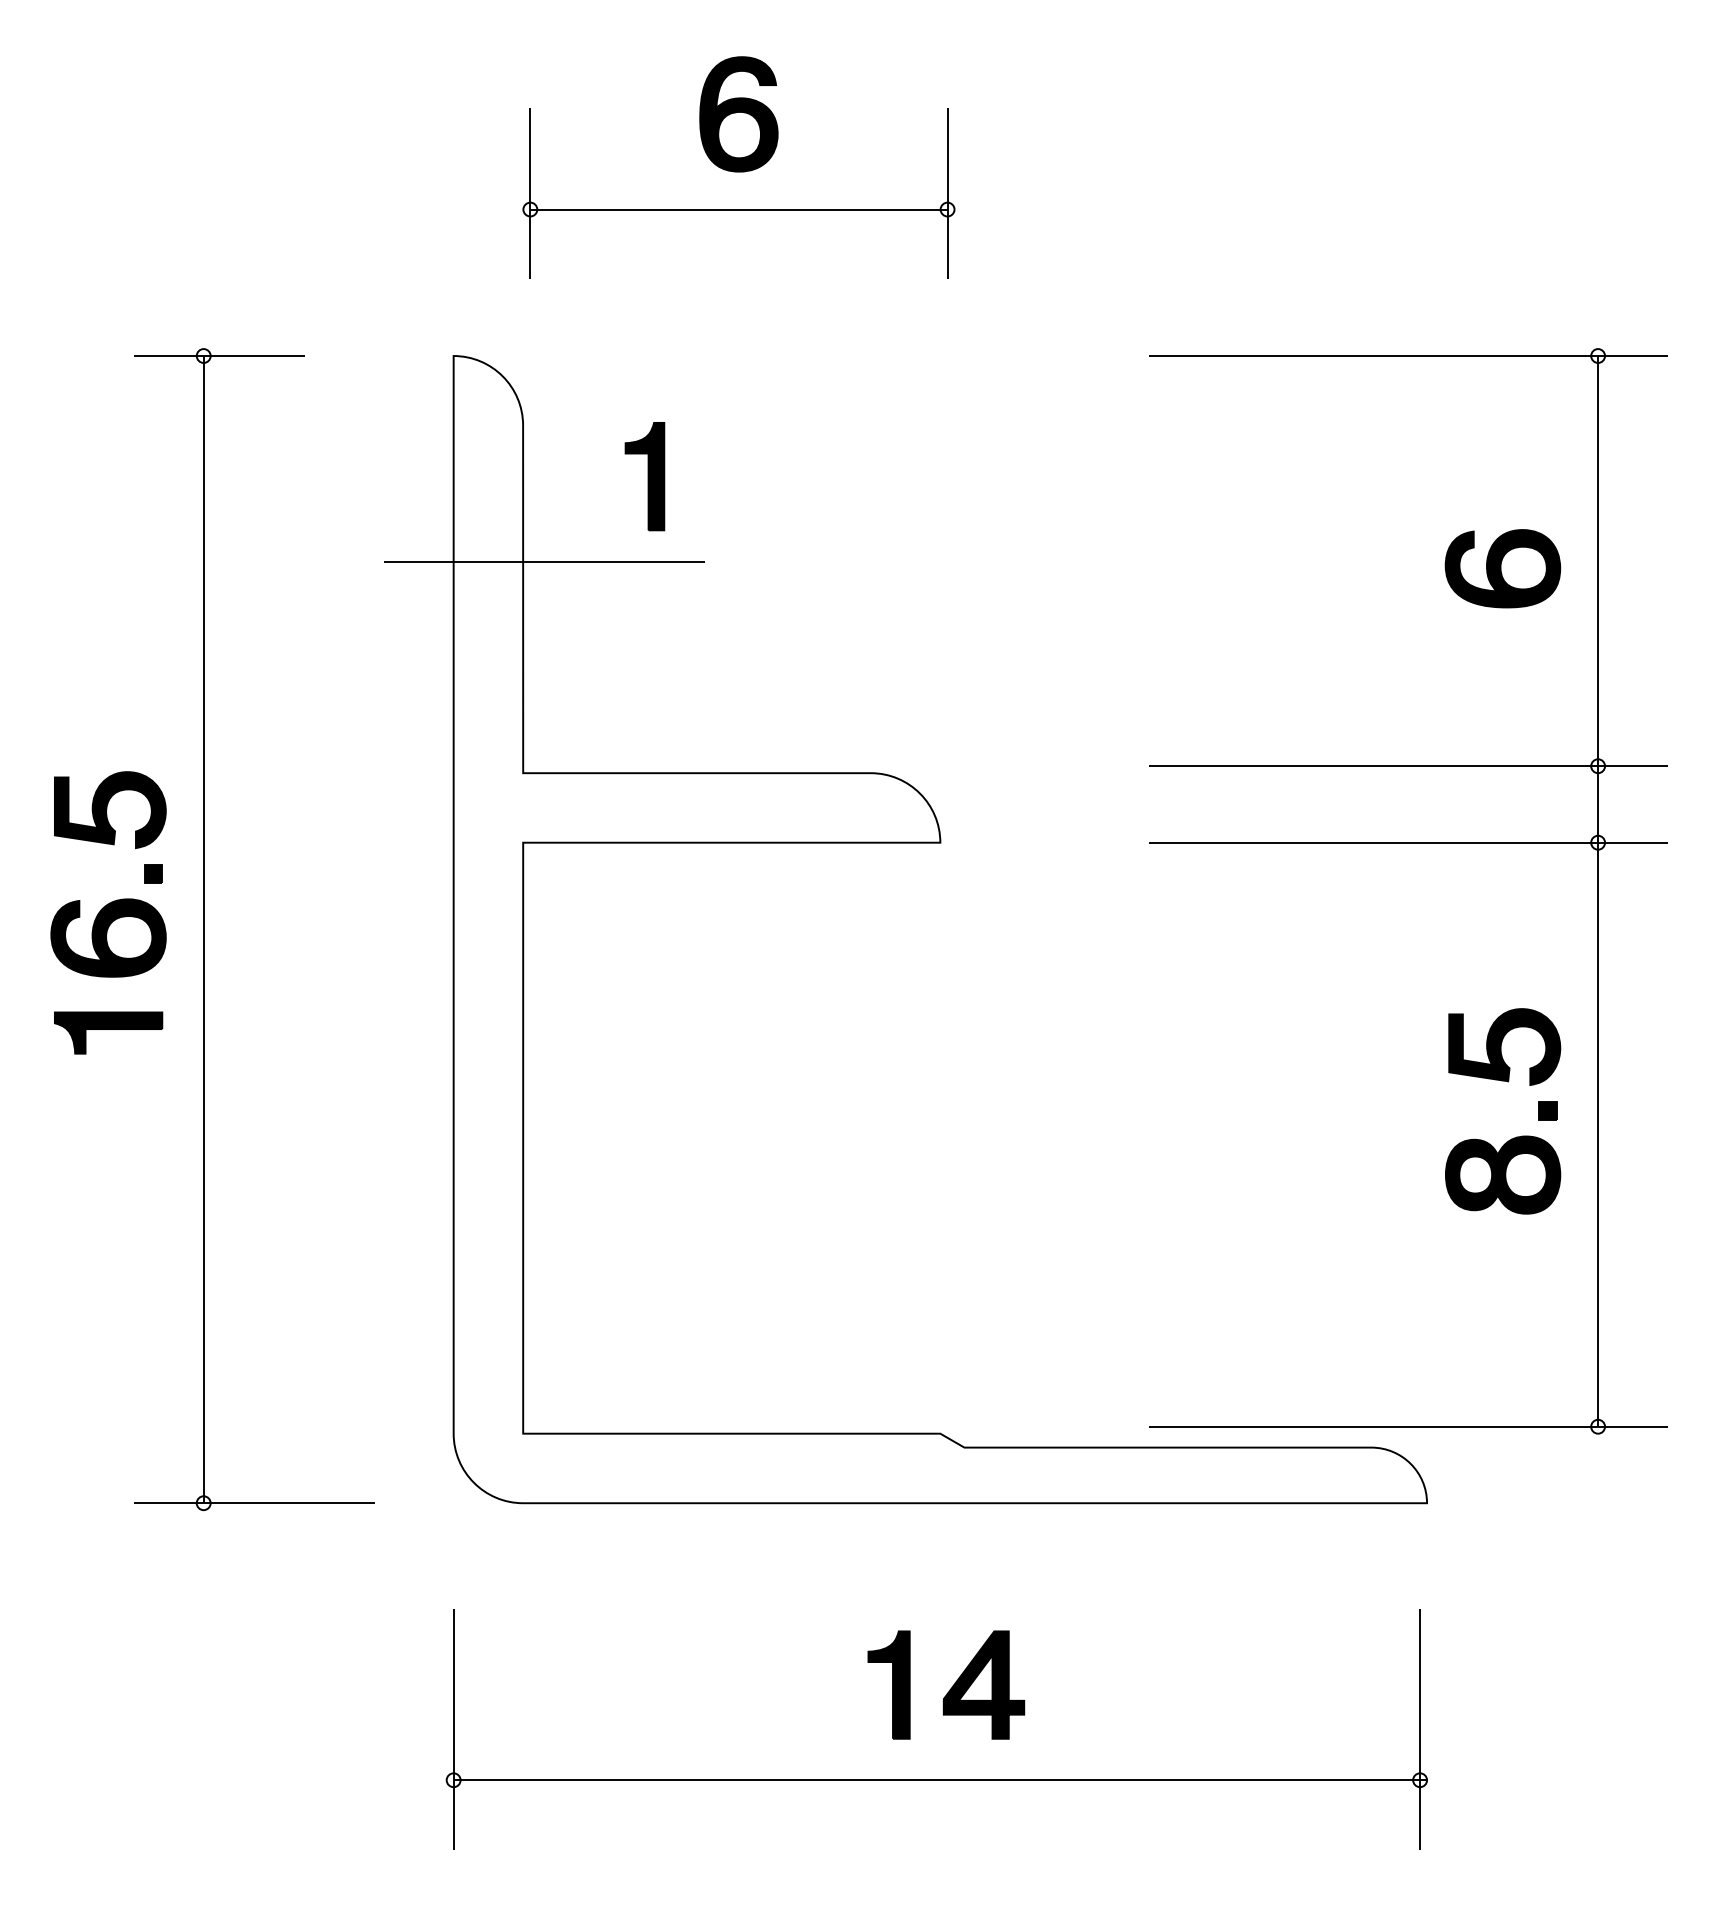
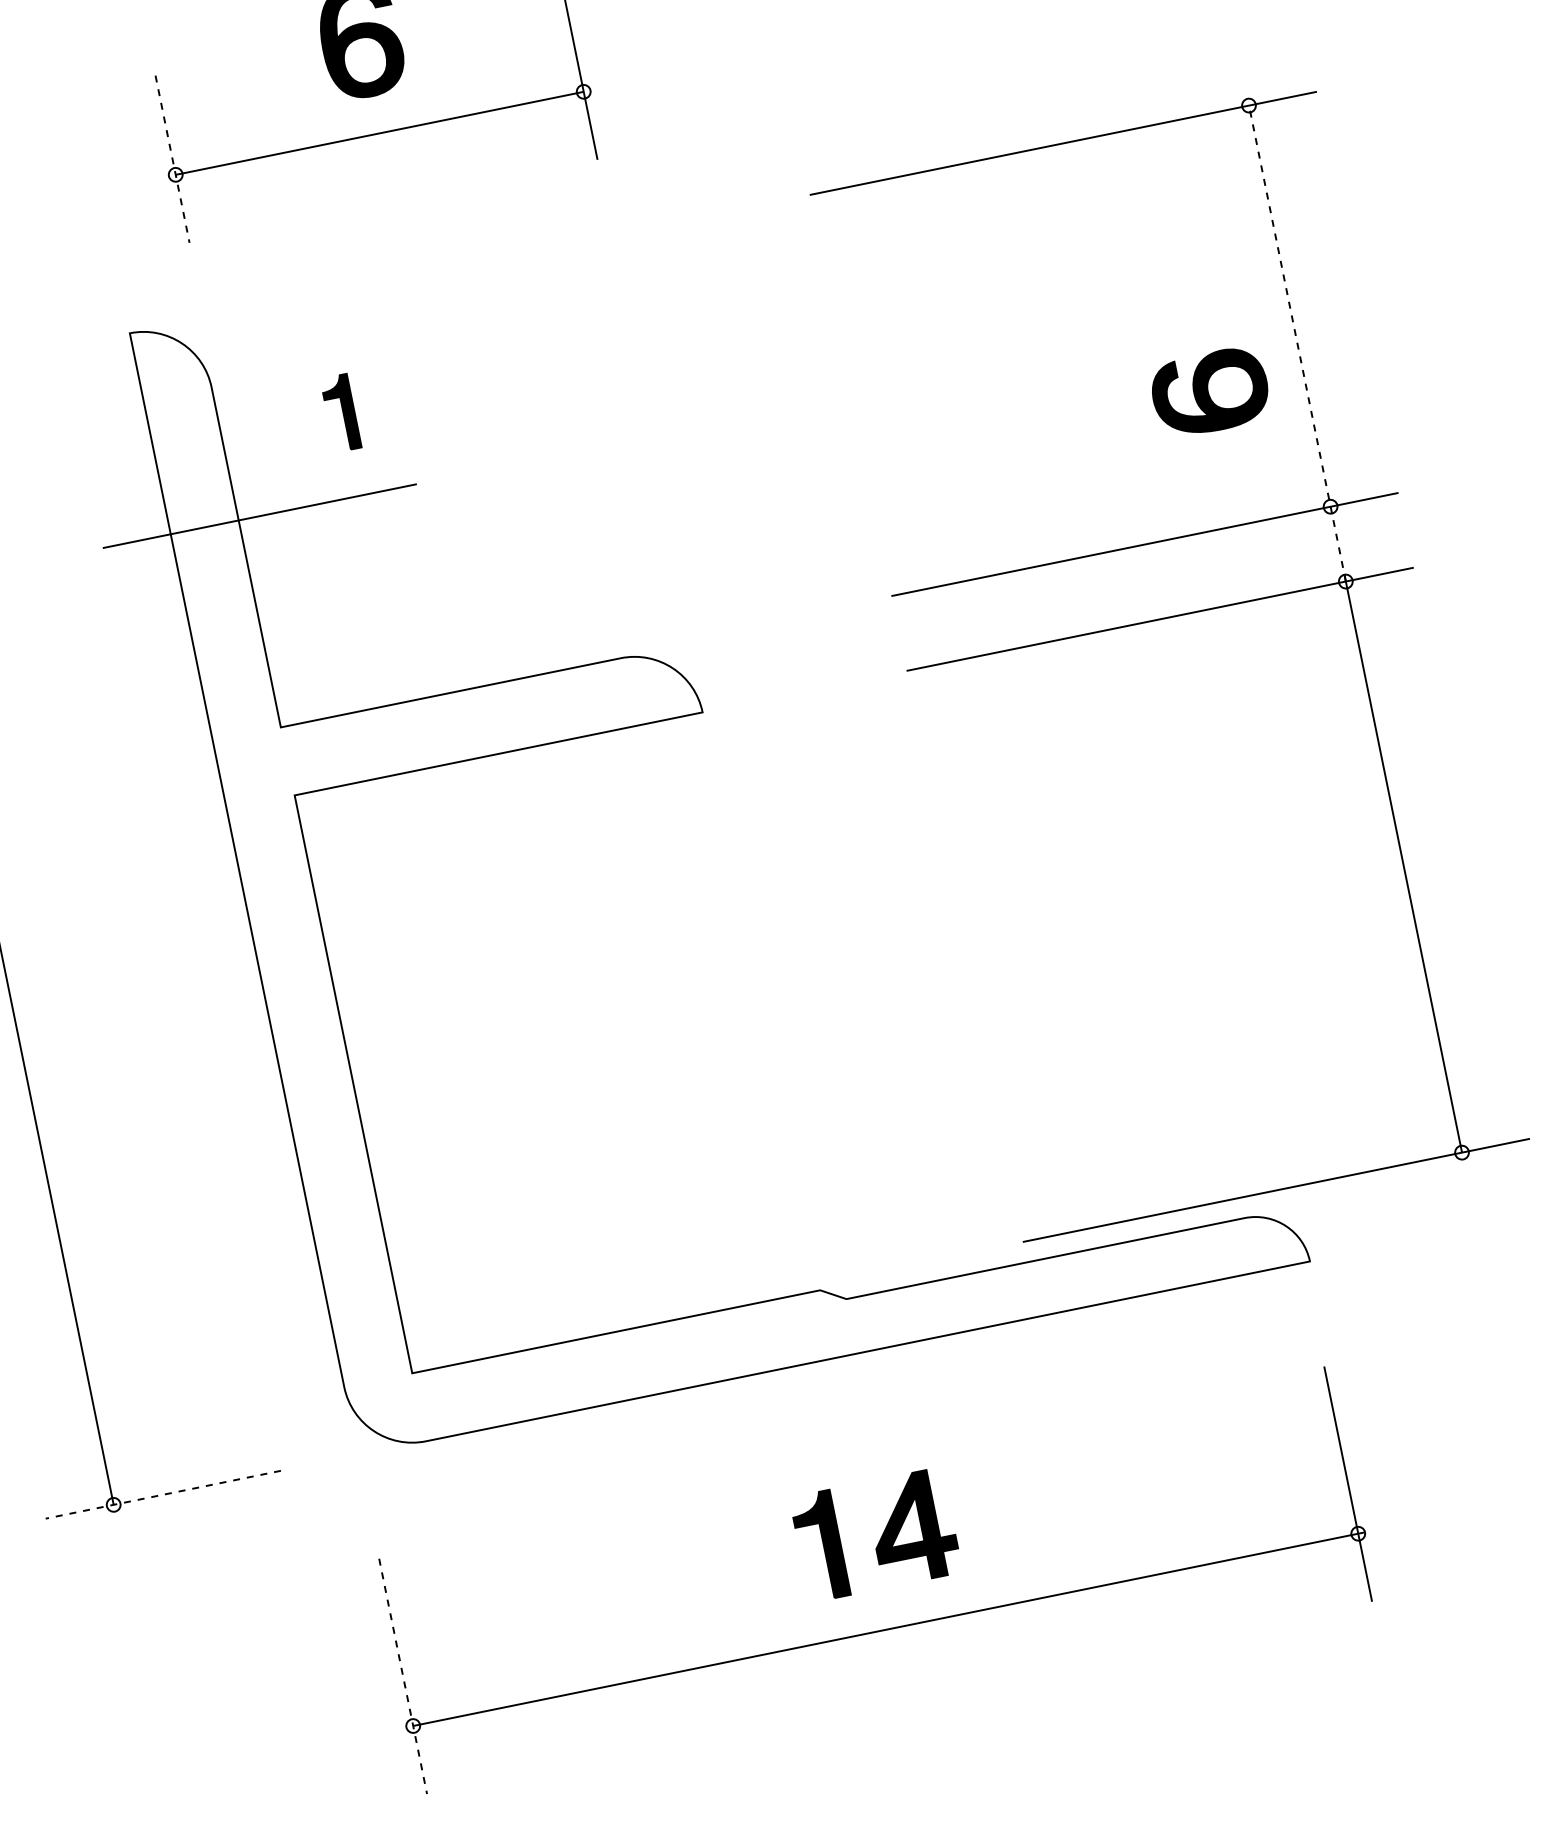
line: (530, 193) -> (172, 159), solid -> dashed
part: (644, 476) -> (340, 413), size x0.7
part: (1502, 568) -> (1209, 392), moved
line: (1598, 598) -> (1297, 342), solid -> dashed
part: (1511, 1138) -> (1319, 888), removed
line: (253, 1503) -> (162, 1495), solid -> dashed
line: (453, 1730) -> (403, 1677), solid -> dashed

